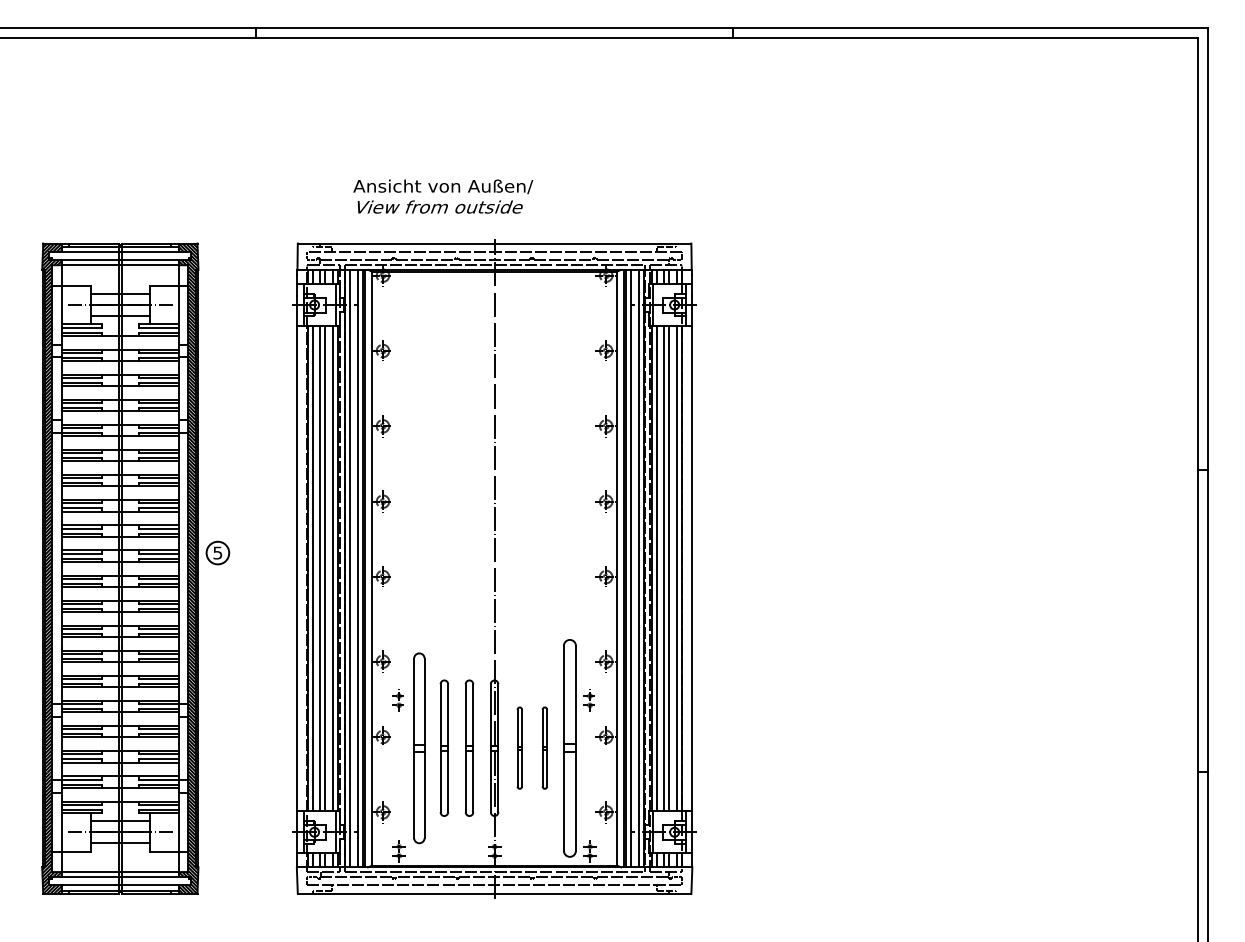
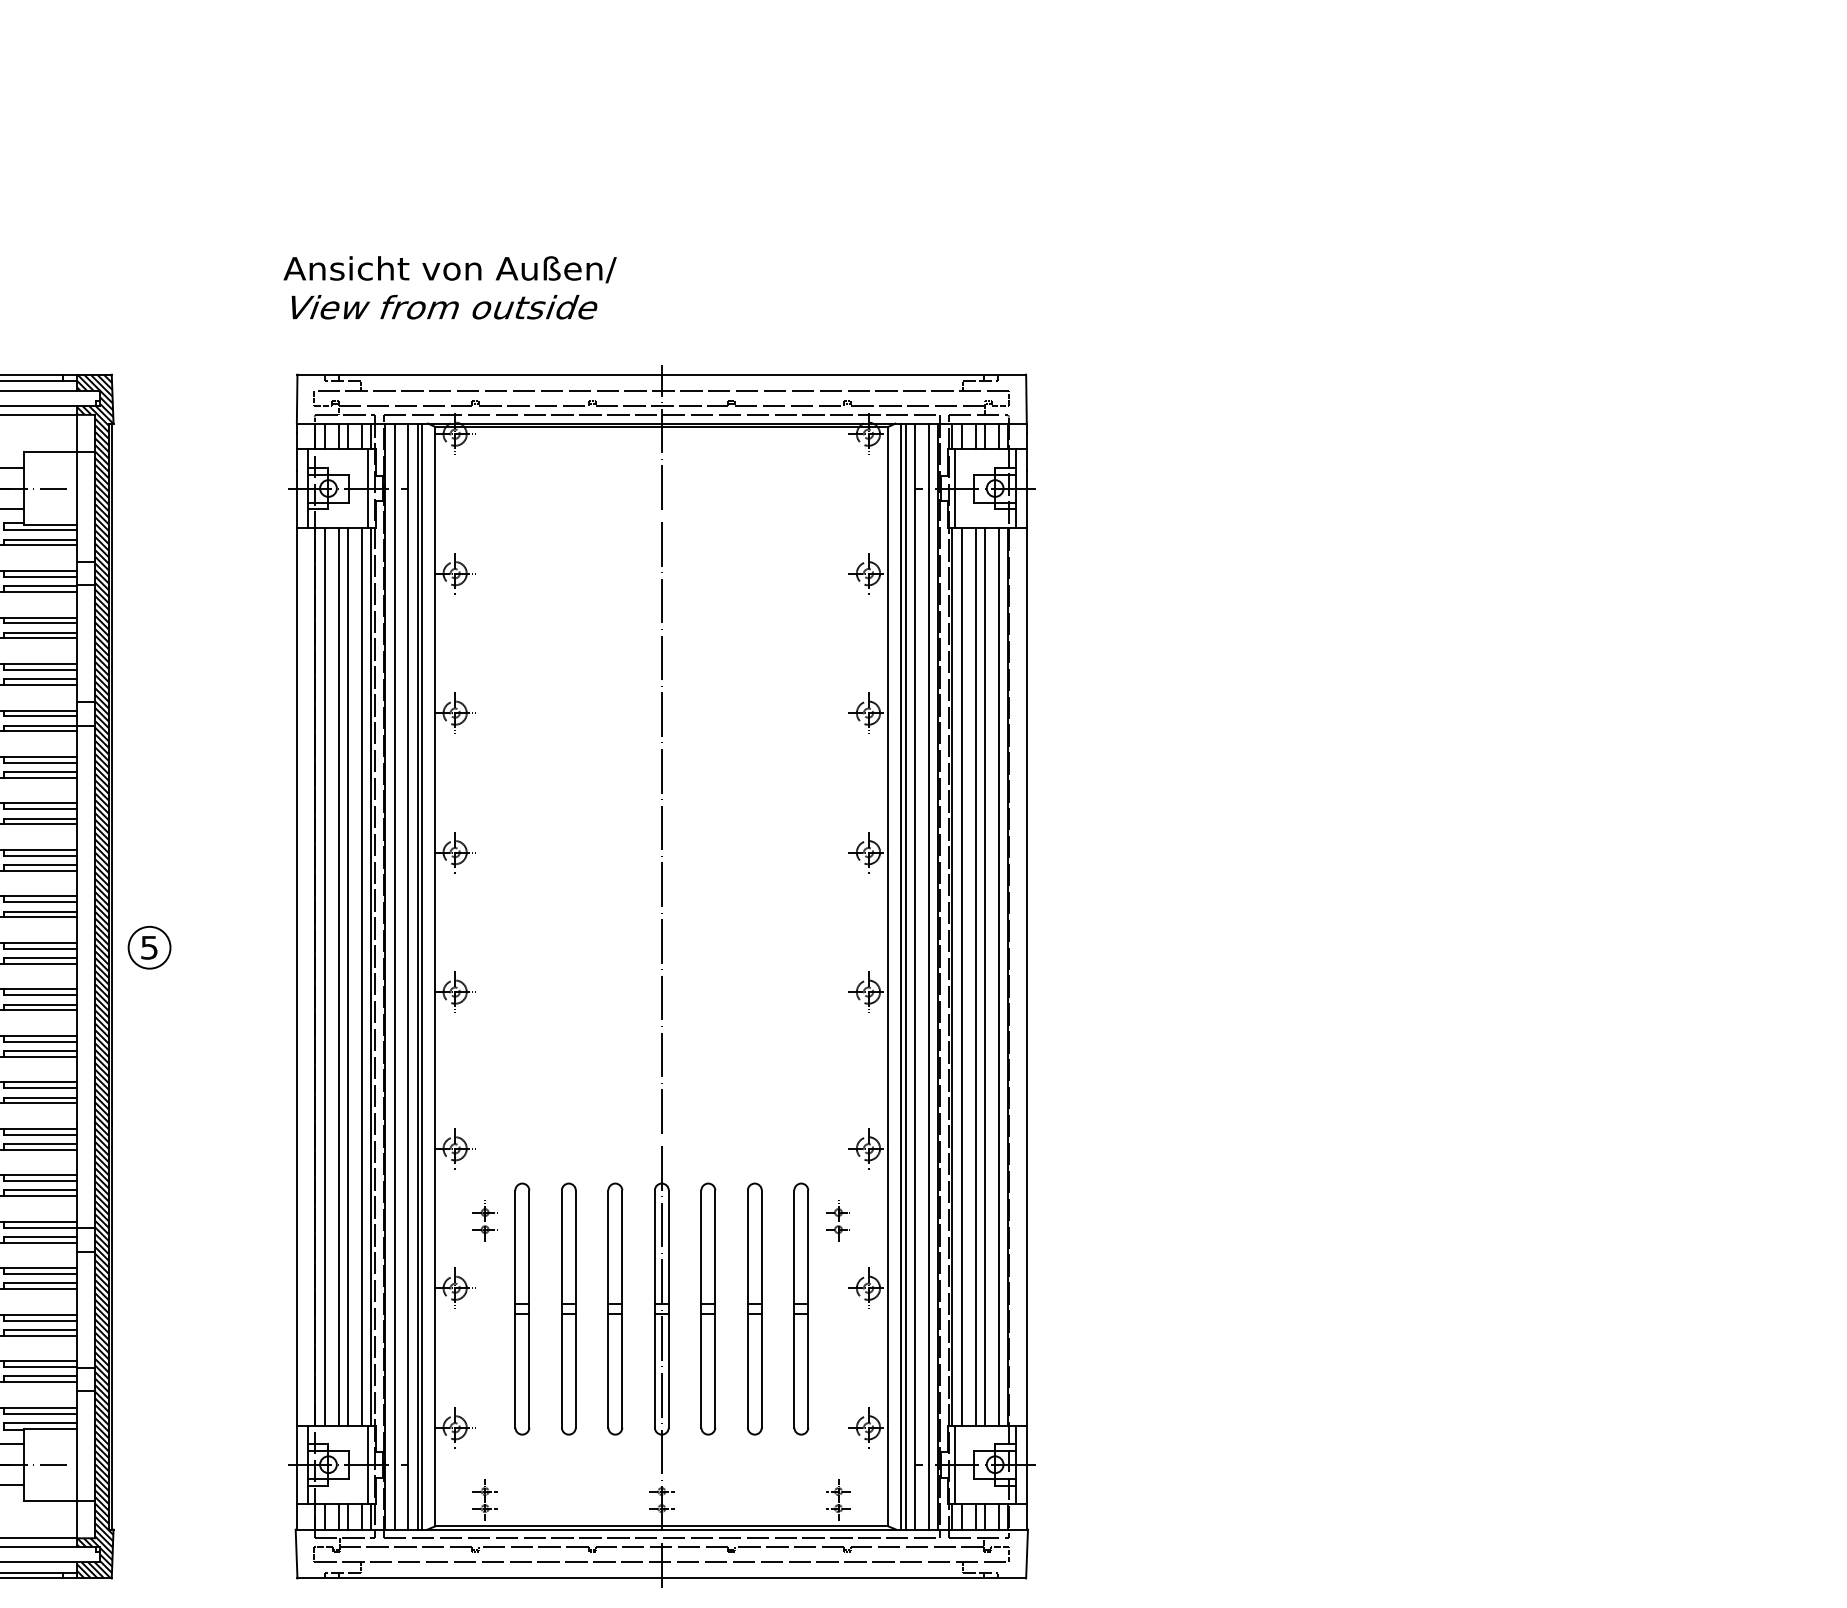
text: (443, 196) -> (450, 287), moved
part: (418, 747) -> (520, 1307), size x0.71
part: (519, 747) -> (707, 1307), size x1.67
part: (544, 747) -> (754, 1307), size x1.67
part: (569, 747) -> (800, 1307), size x0.62

